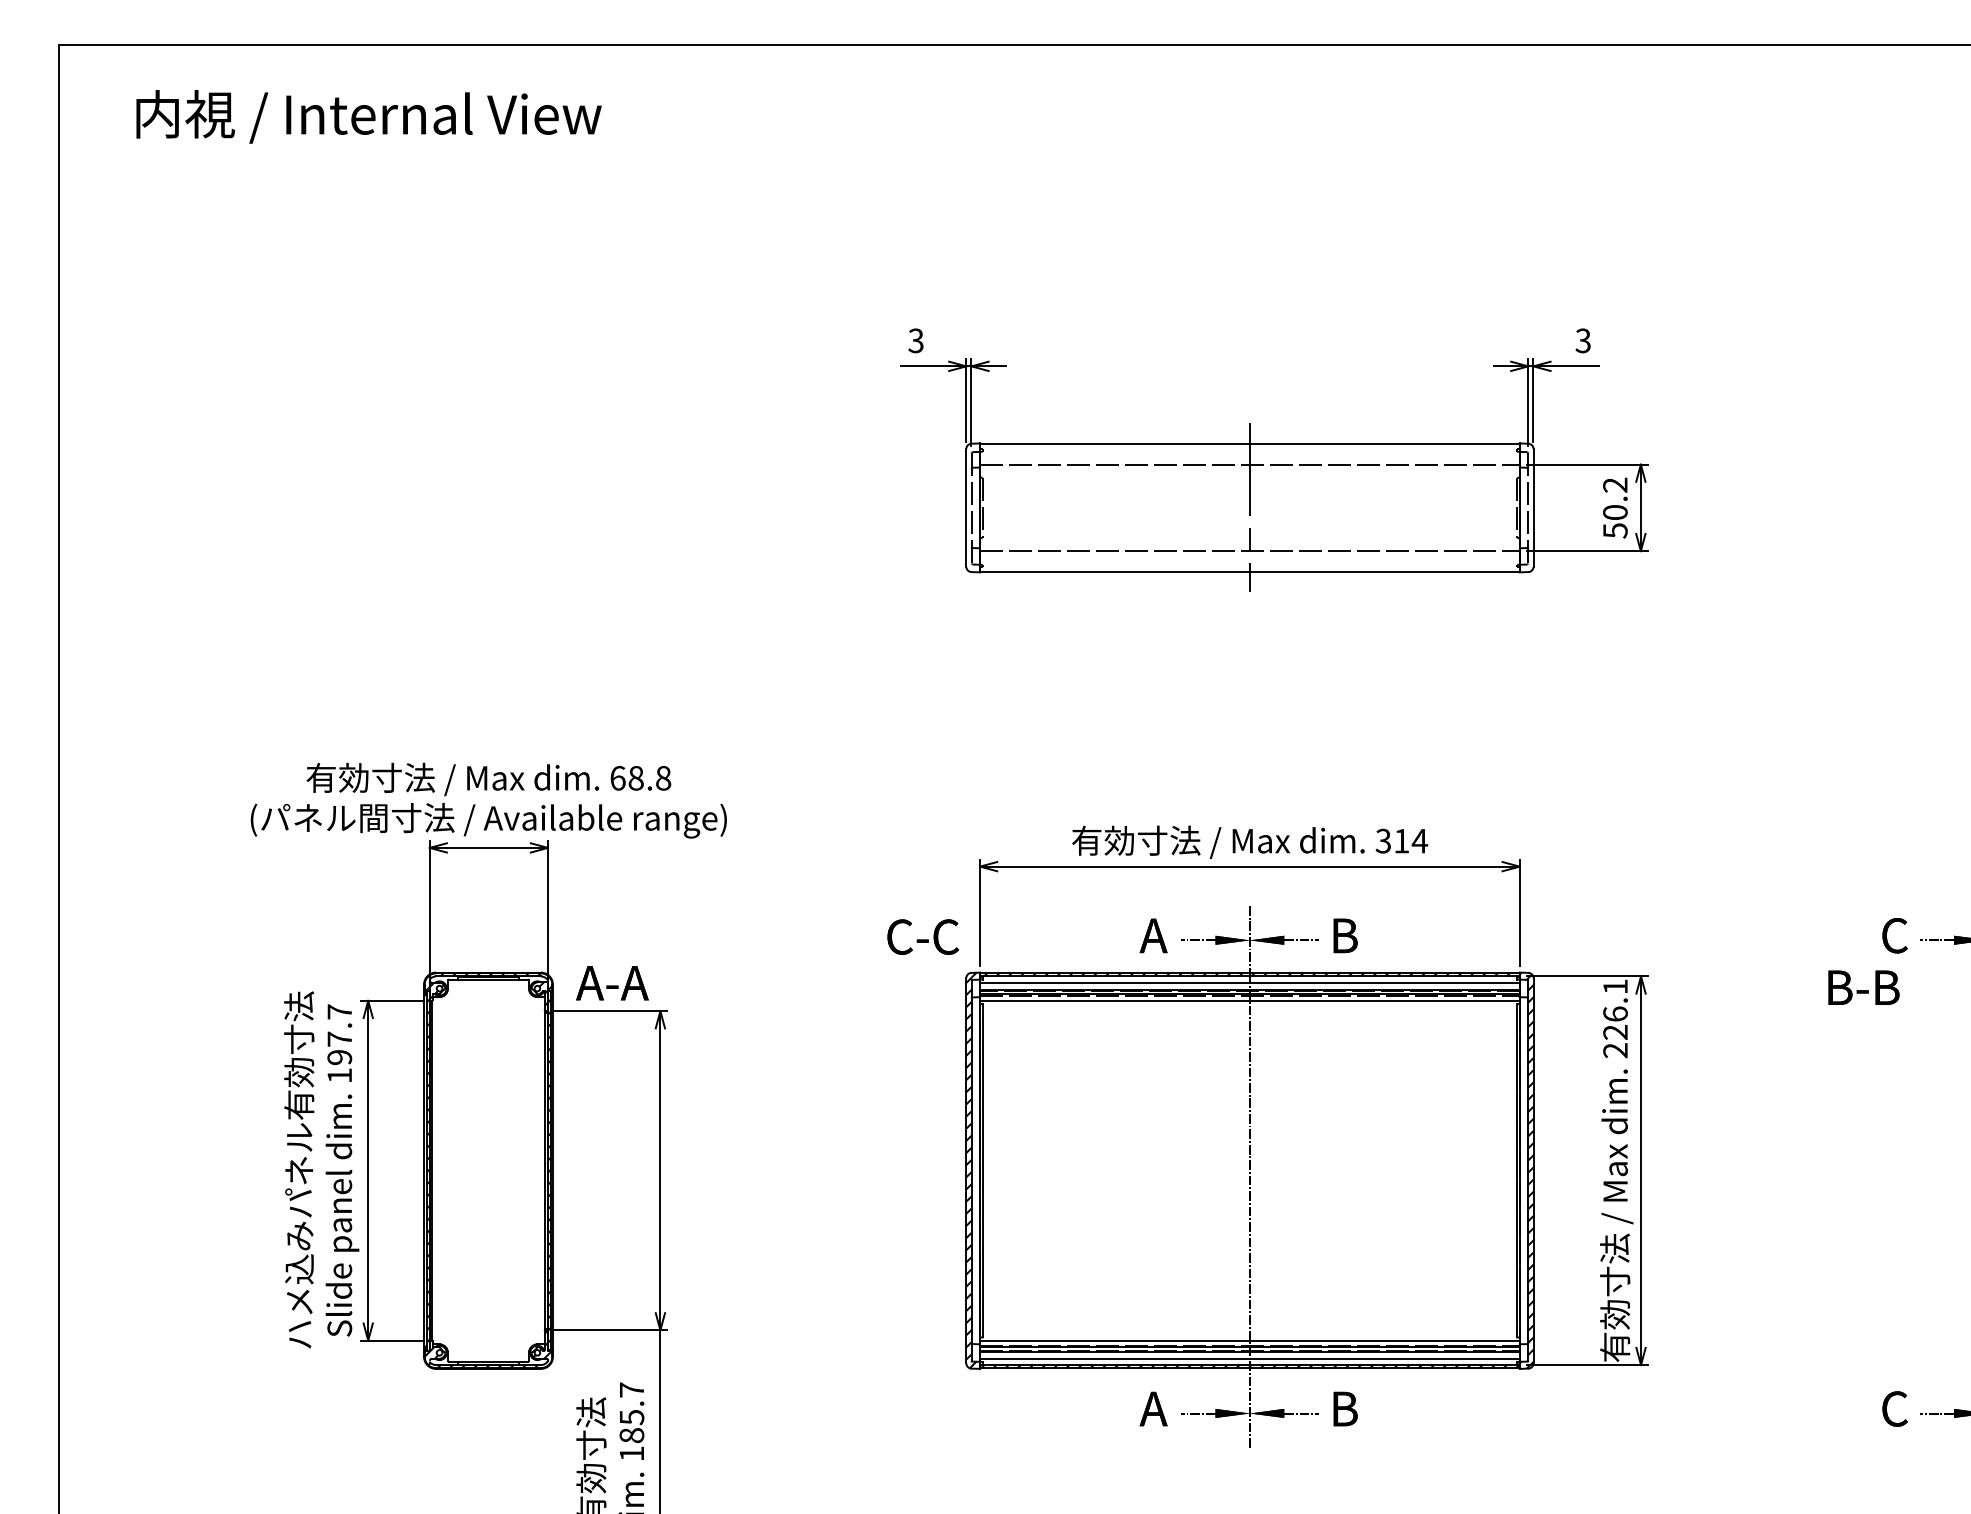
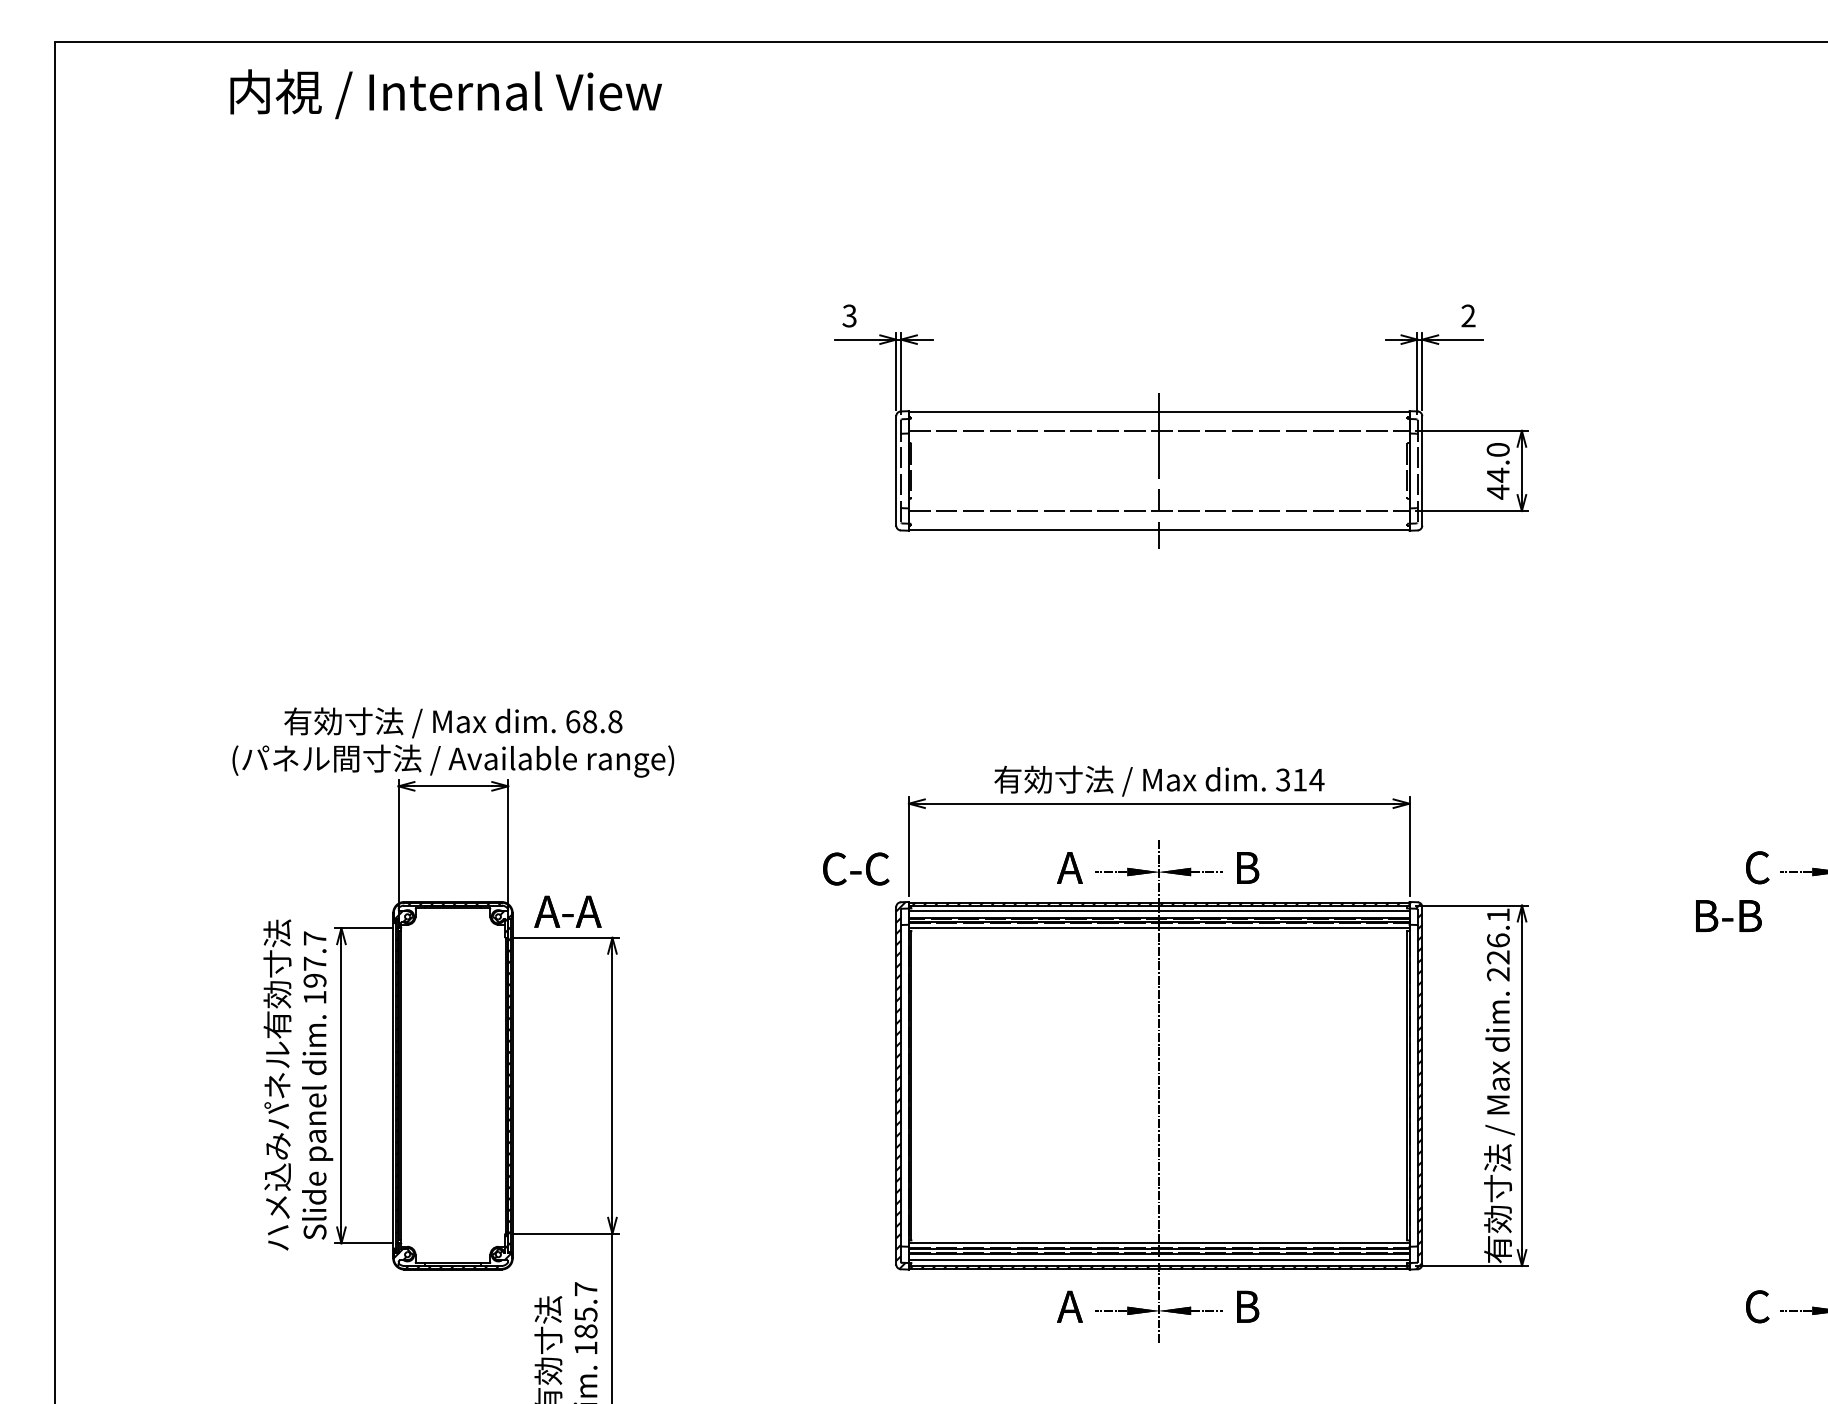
text: (368, 117) -> (445, 94), moved
text: (1583, 341) -> (1468, 316), 3 -> 2
text: (1614, 508) -> (1497, 471), 50.2 -> 44.0

